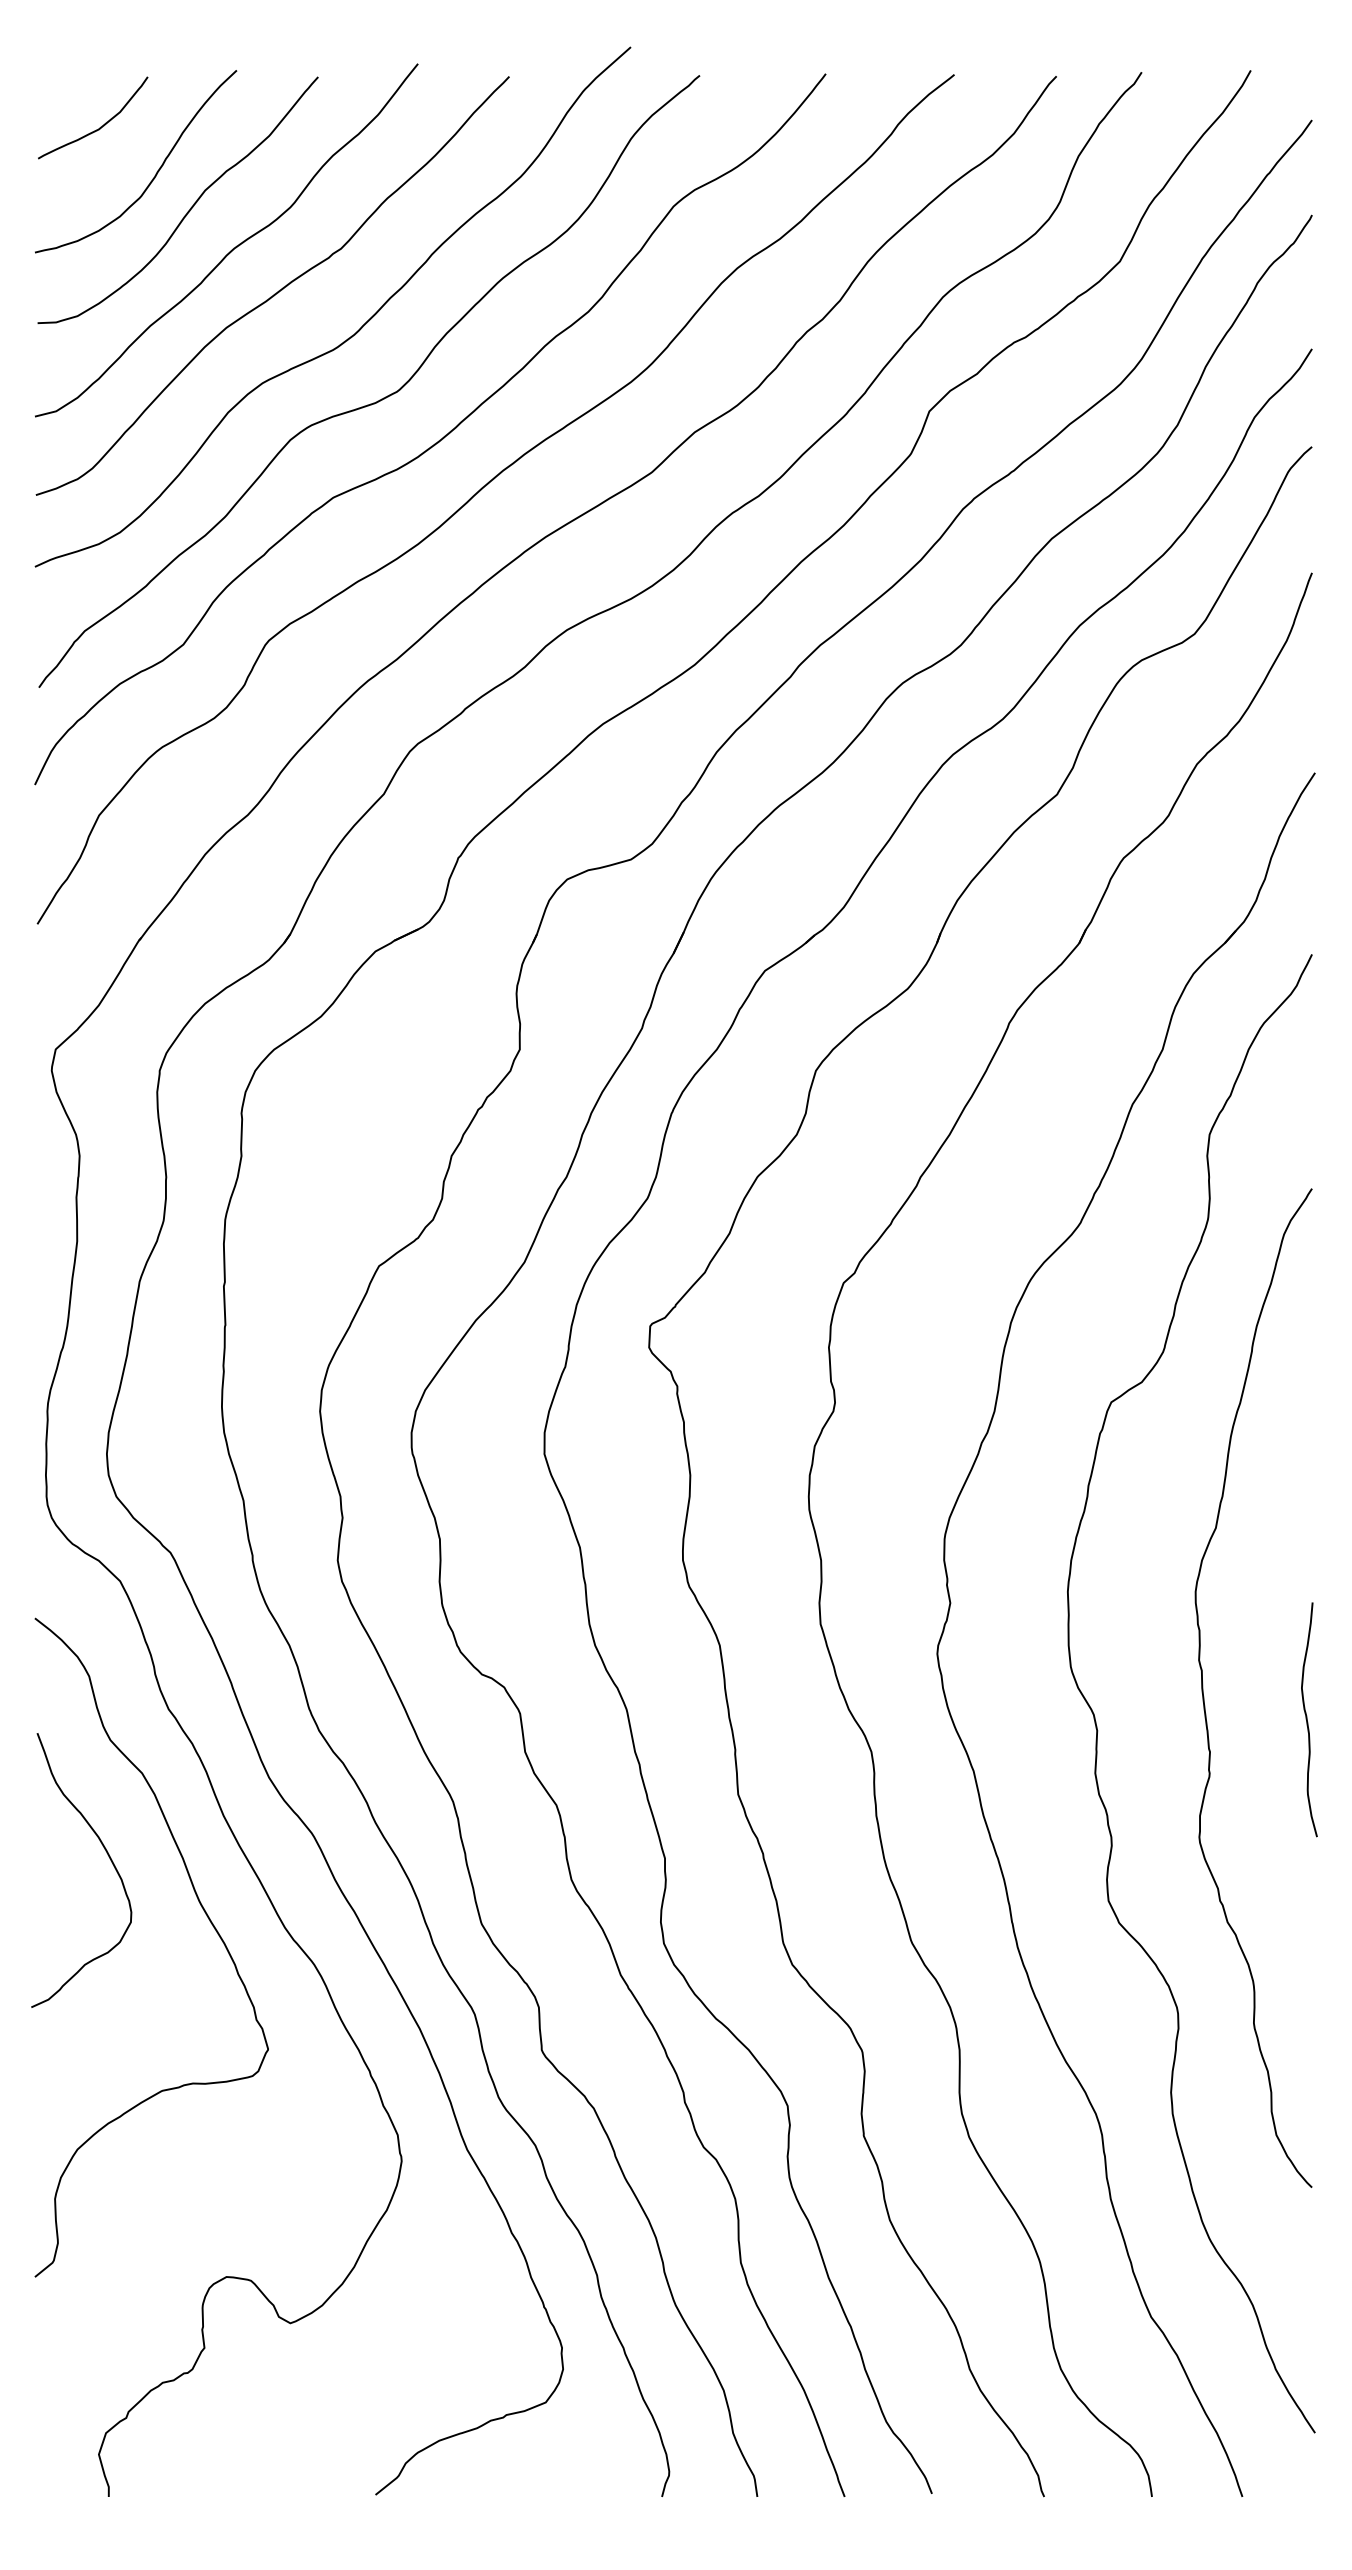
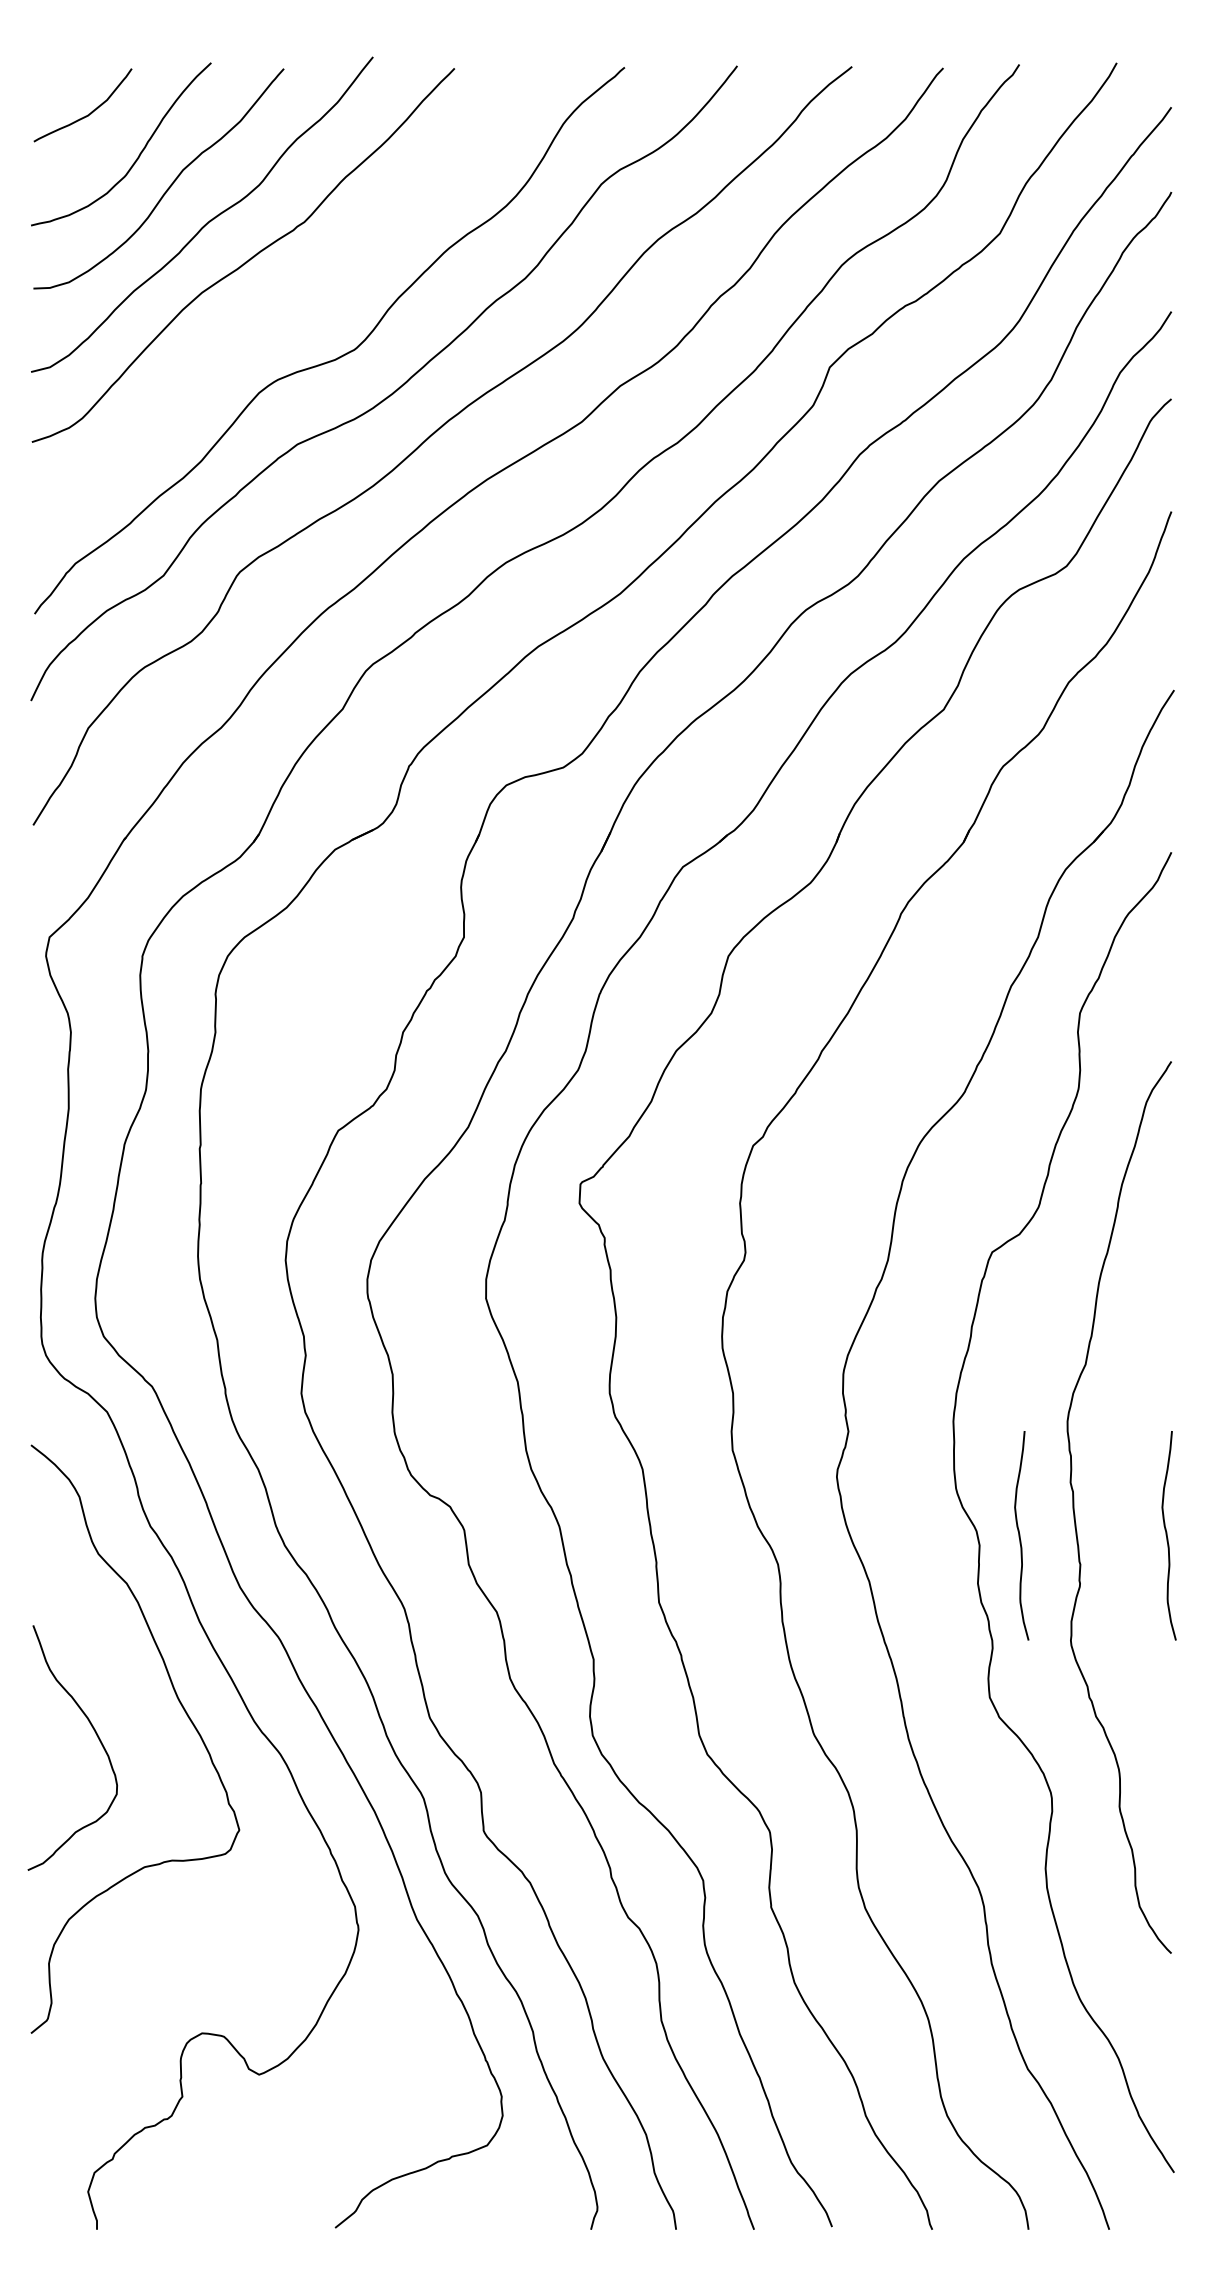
curve: (357, 330) -> (319, 295), removed
curve: (1142, 1719) -> (1020, 1535), added
curve: (107, 1855) -> (95, 1734), moved

